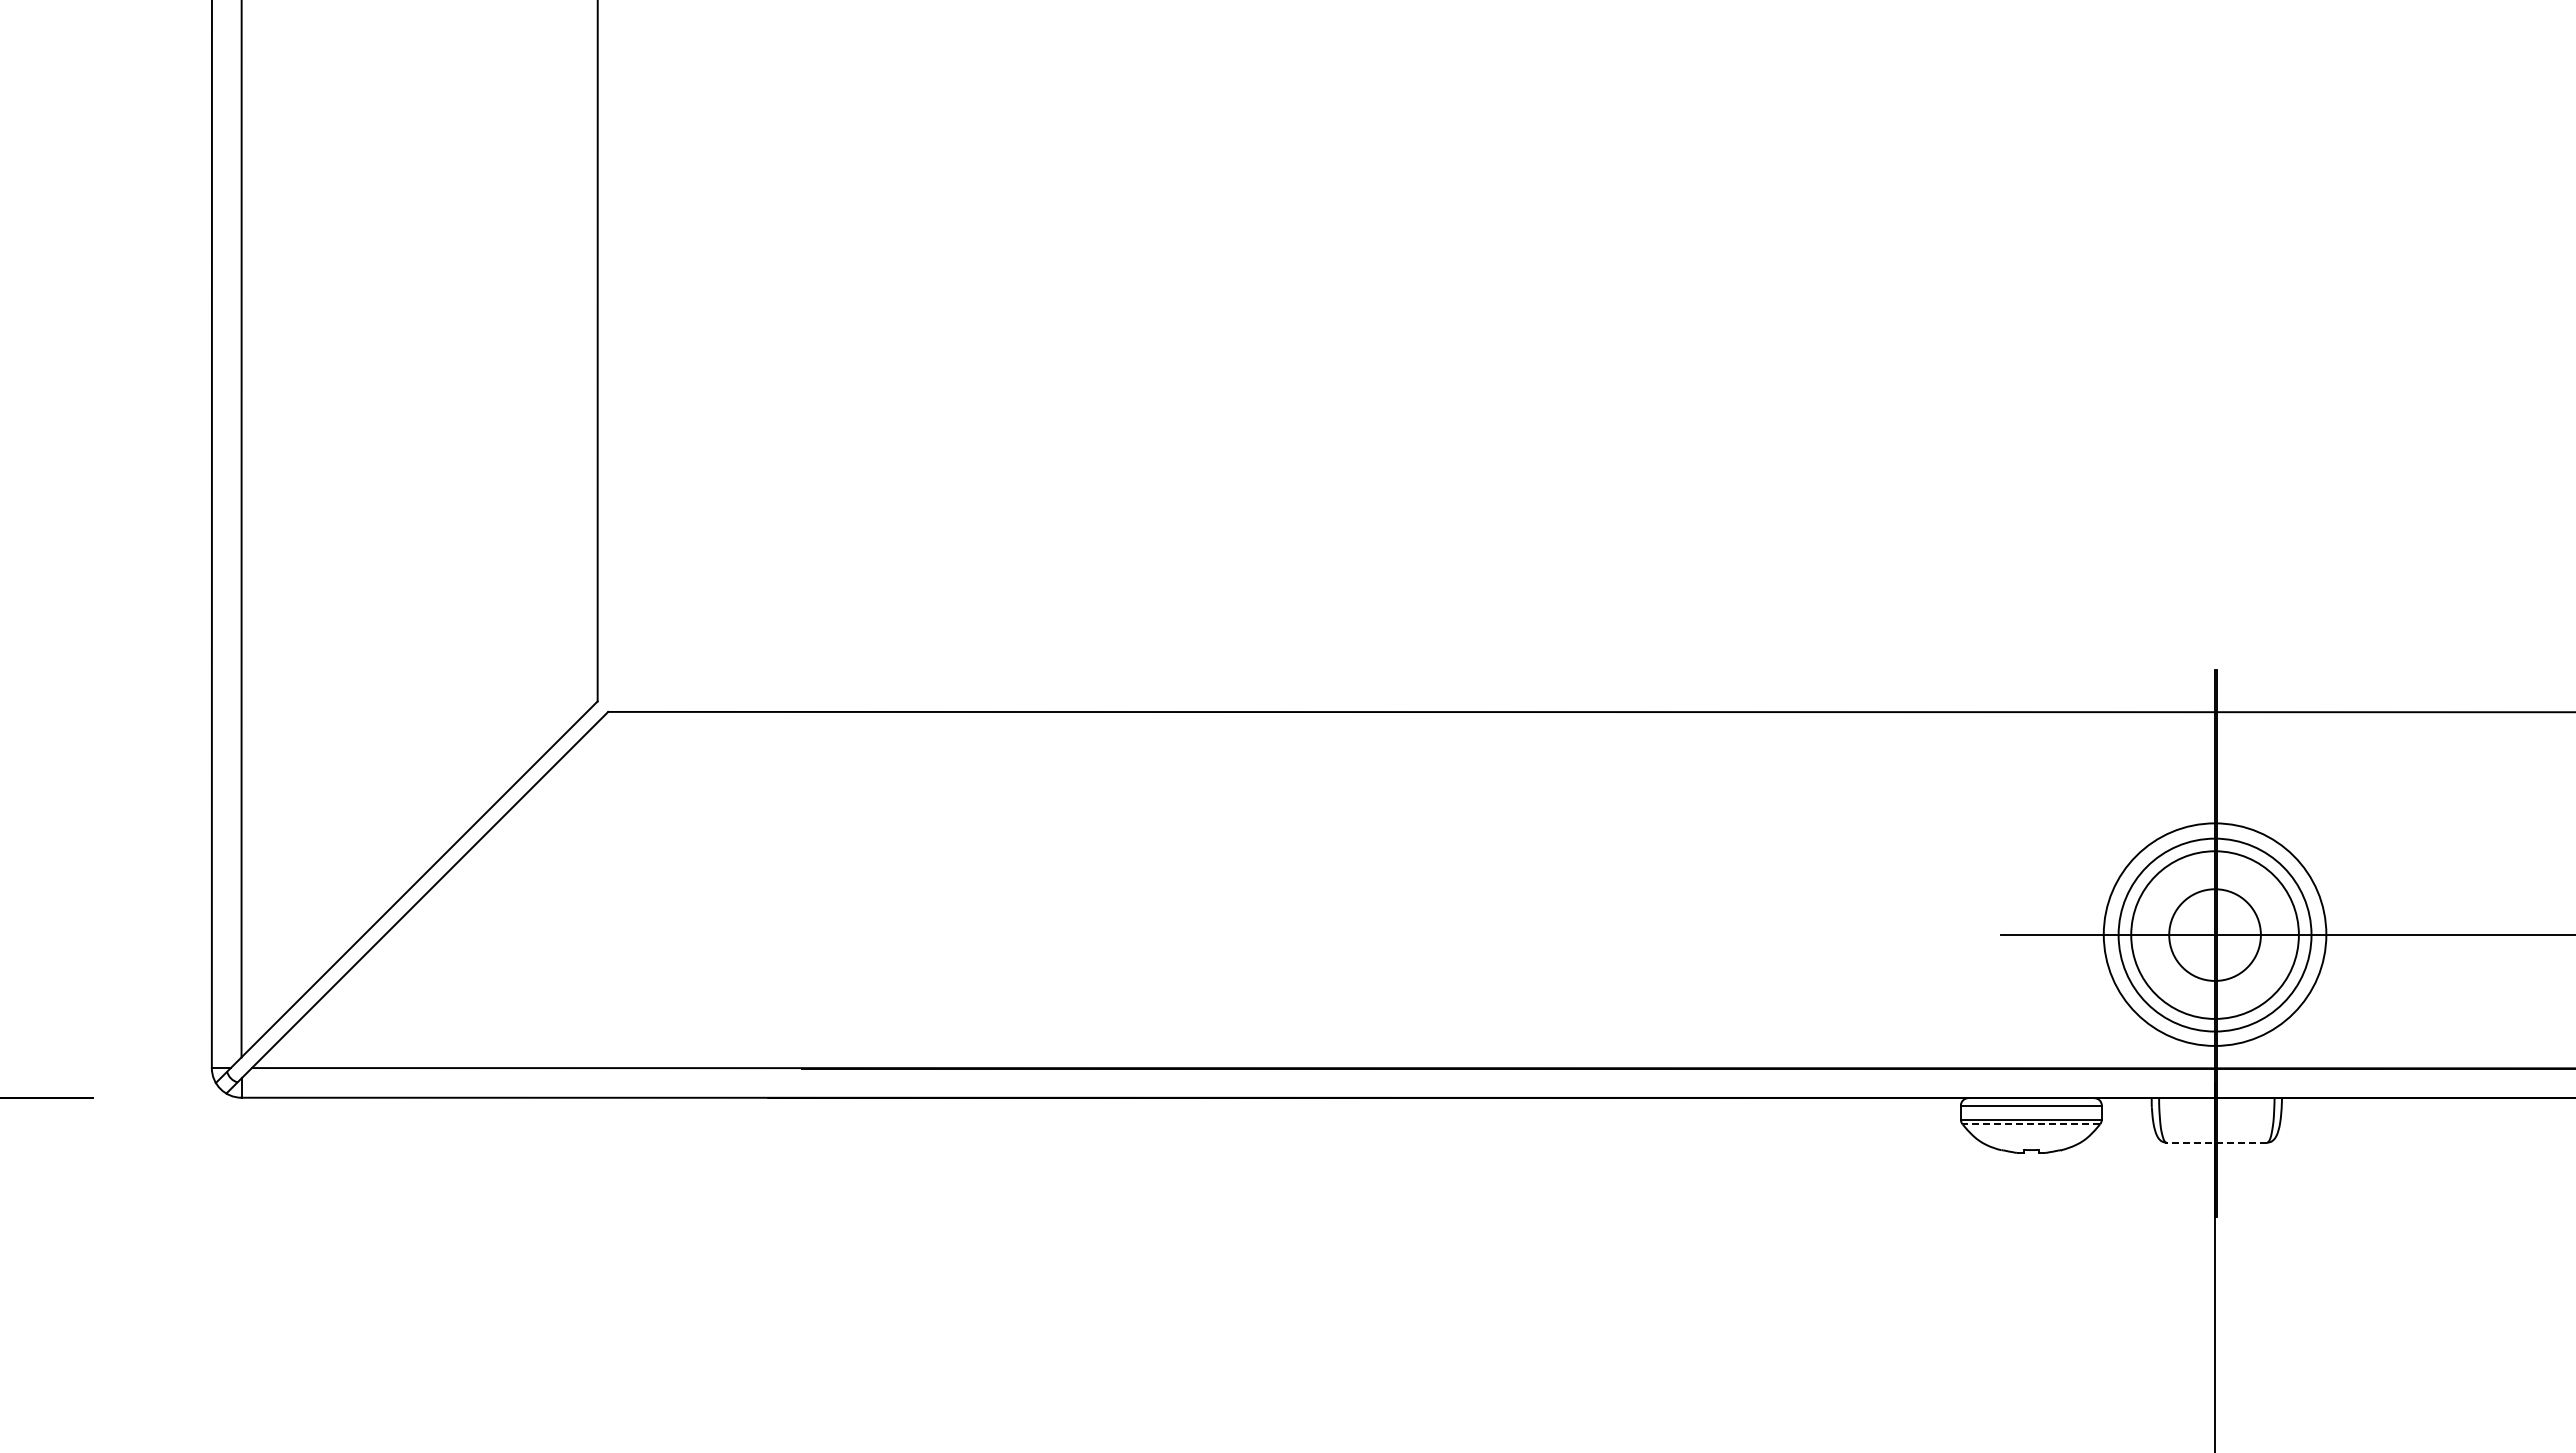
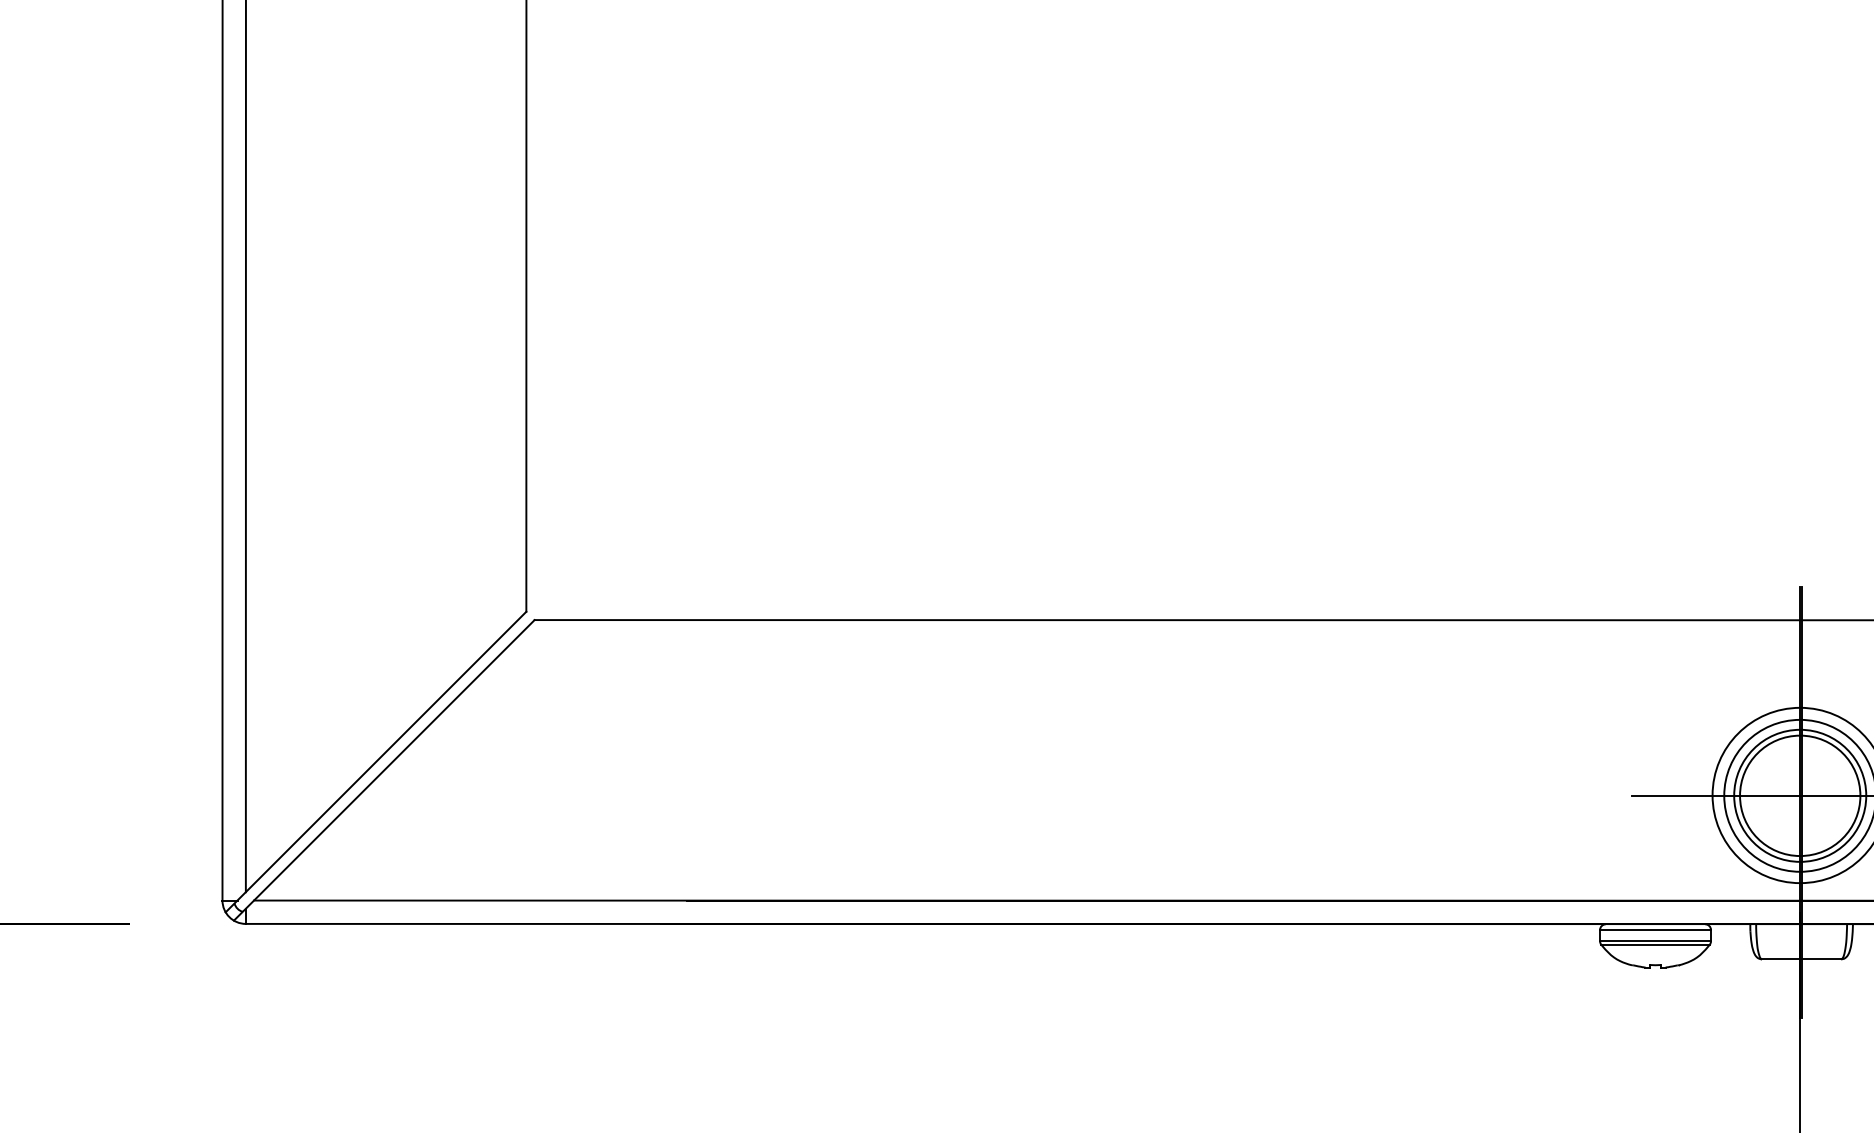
circle: (2214, 934) -> (1799, 795), size x1.67
line: (2031, 1124) -> (1655, 945), dashed -> solid
line: (2216, 1142) -> (1801, 959), dashed -> solid

